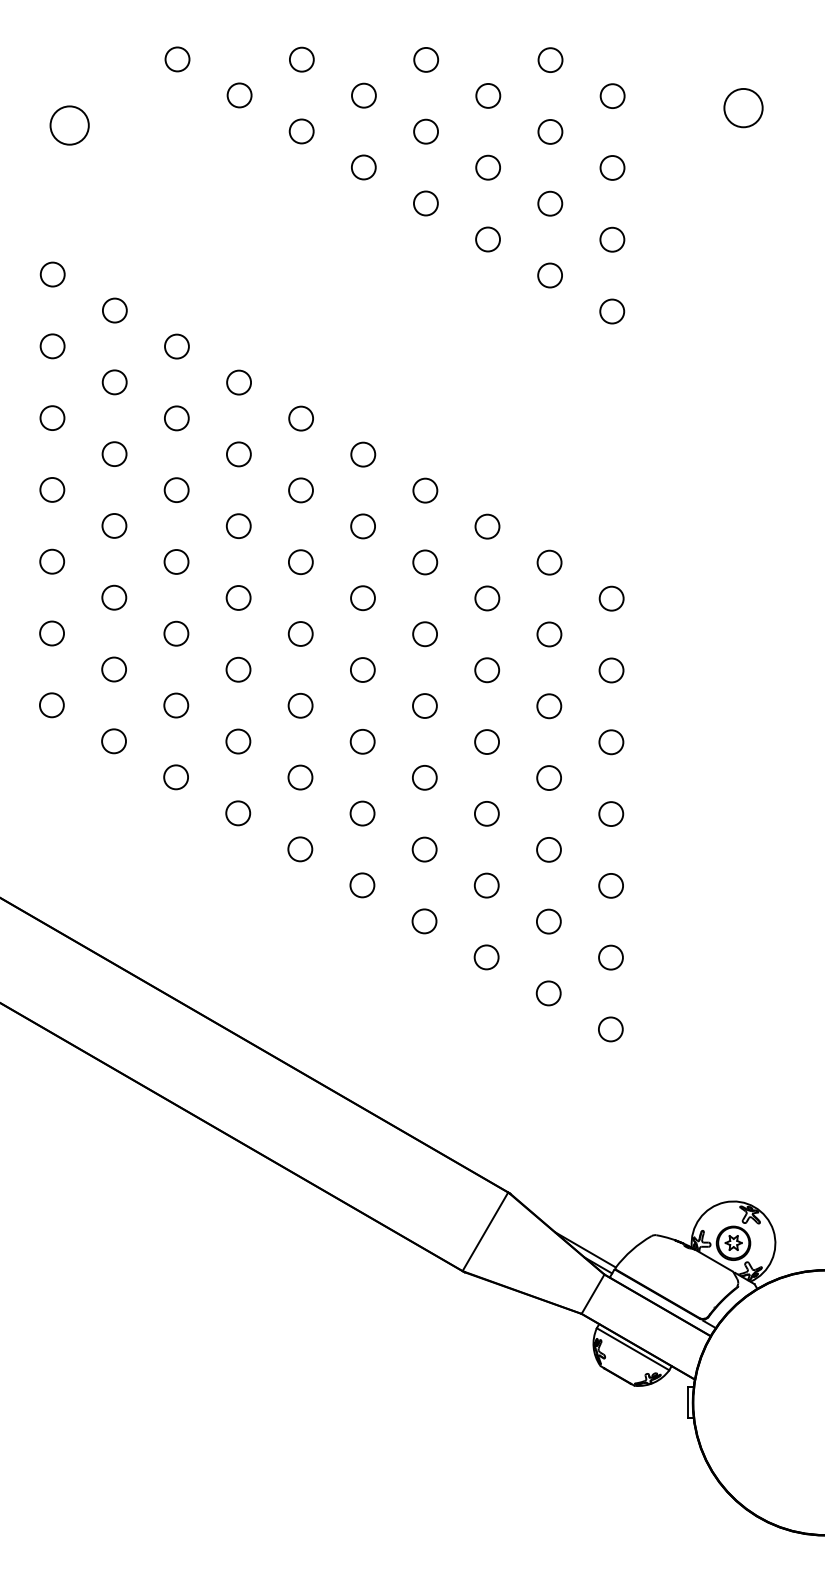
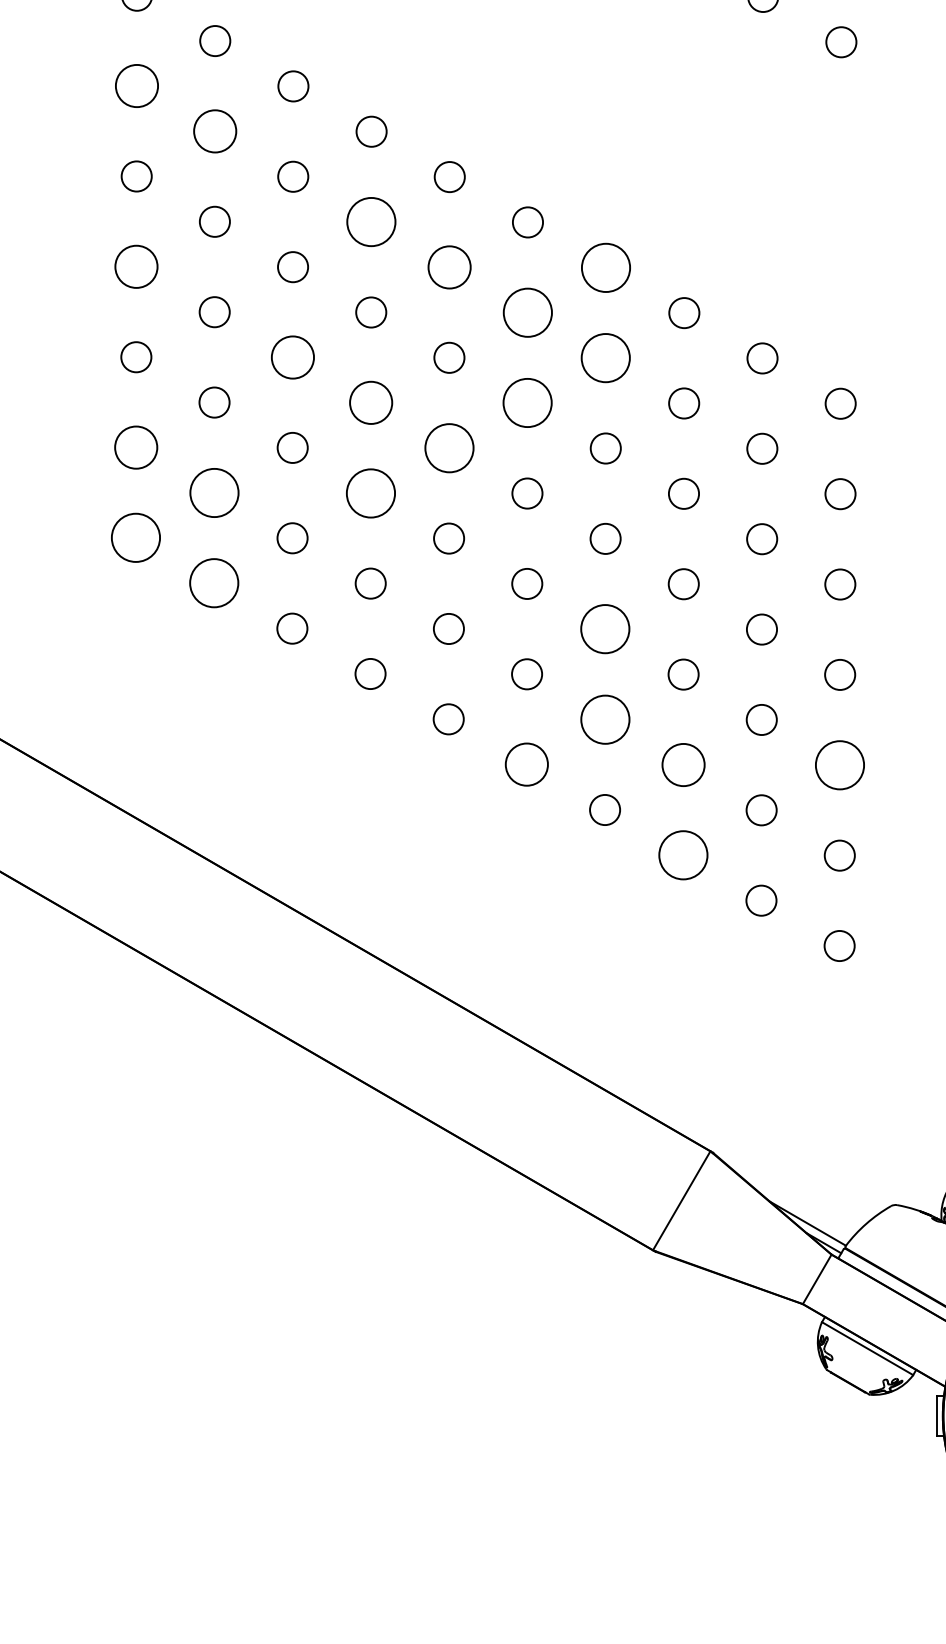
circle: (52, 346) -> (136, 86), size x1.4
circle: (114, 382) -> (214, 131), size x1.4
circle: (238, 454) -> (370, 222), size x1.6
circle: (52, 489) -> (136, 266), size x1.4
circle: (300, 490) -> (448, 267), size x1.4
circle: (425, 490) -> (606, 267), size x1.6
circle: (362, 526) -> (526, 312), size x1.6
circle: (176, 561) -> (292, 356), size x1.4
circle: (425, 562) -> (606, 358), size x1.6
circle: (238, 597) -> (370, 402), size x1.4
circle: (362, 598) -> (526, 403), size x1.6
circle: (51, 633) -> (135, 447), size x1.4
circle: (300, 633) -> (448, 447), size x1.6
circle: (113, 669) -> (213, 492), size x1.6
circle: (238, 669) -> (370, 492), size x1.6
circle: (51, 705) -> (135, 538), size x1.6
circle: (113, 741) -> (213, 583), size x1.6
circle: (424, 777) -> (605, 628), size x1.6
circle: (424, 849) -> (605, 719), size x1.6
circle: (362, 885) -> (526, 764), size x1.4
circle: (486, 885) -> (683, 764), size x1.4
circle: (611, 885) -> (840, 764), size x1.6
circle: (486, 957) -> (683, 855), size x1.6

